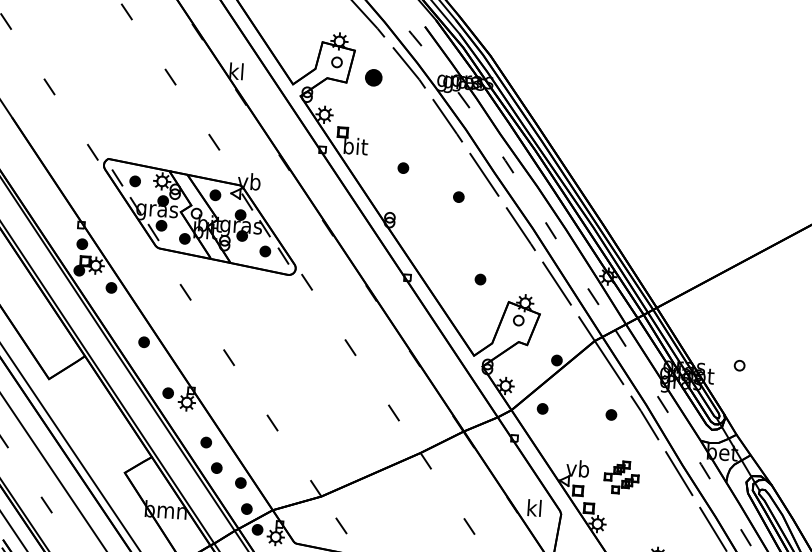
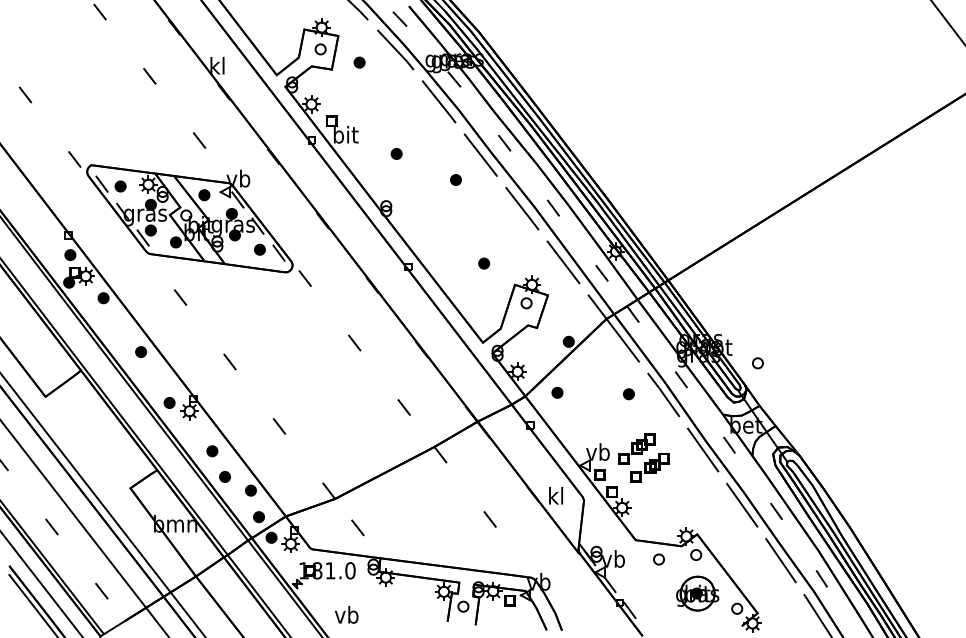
part: (373, 77) -> (359, 62), size x0.62
part: (739, 365) -> (757, 363), moved
part: (621, 476) -> (643, 457), size x1.43

